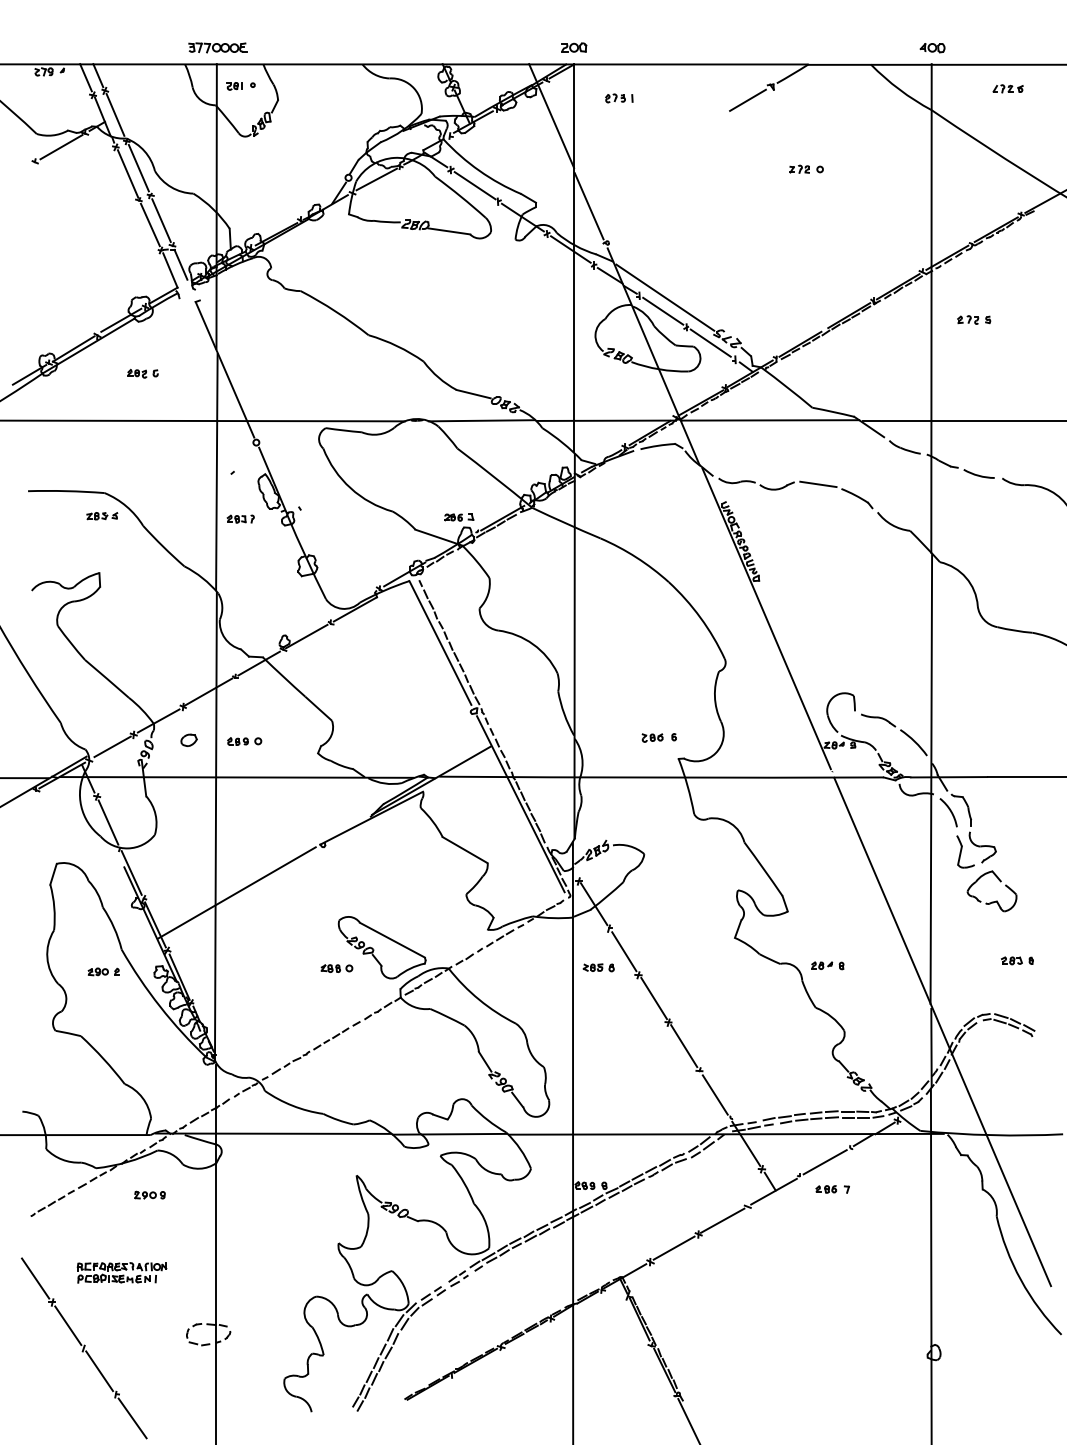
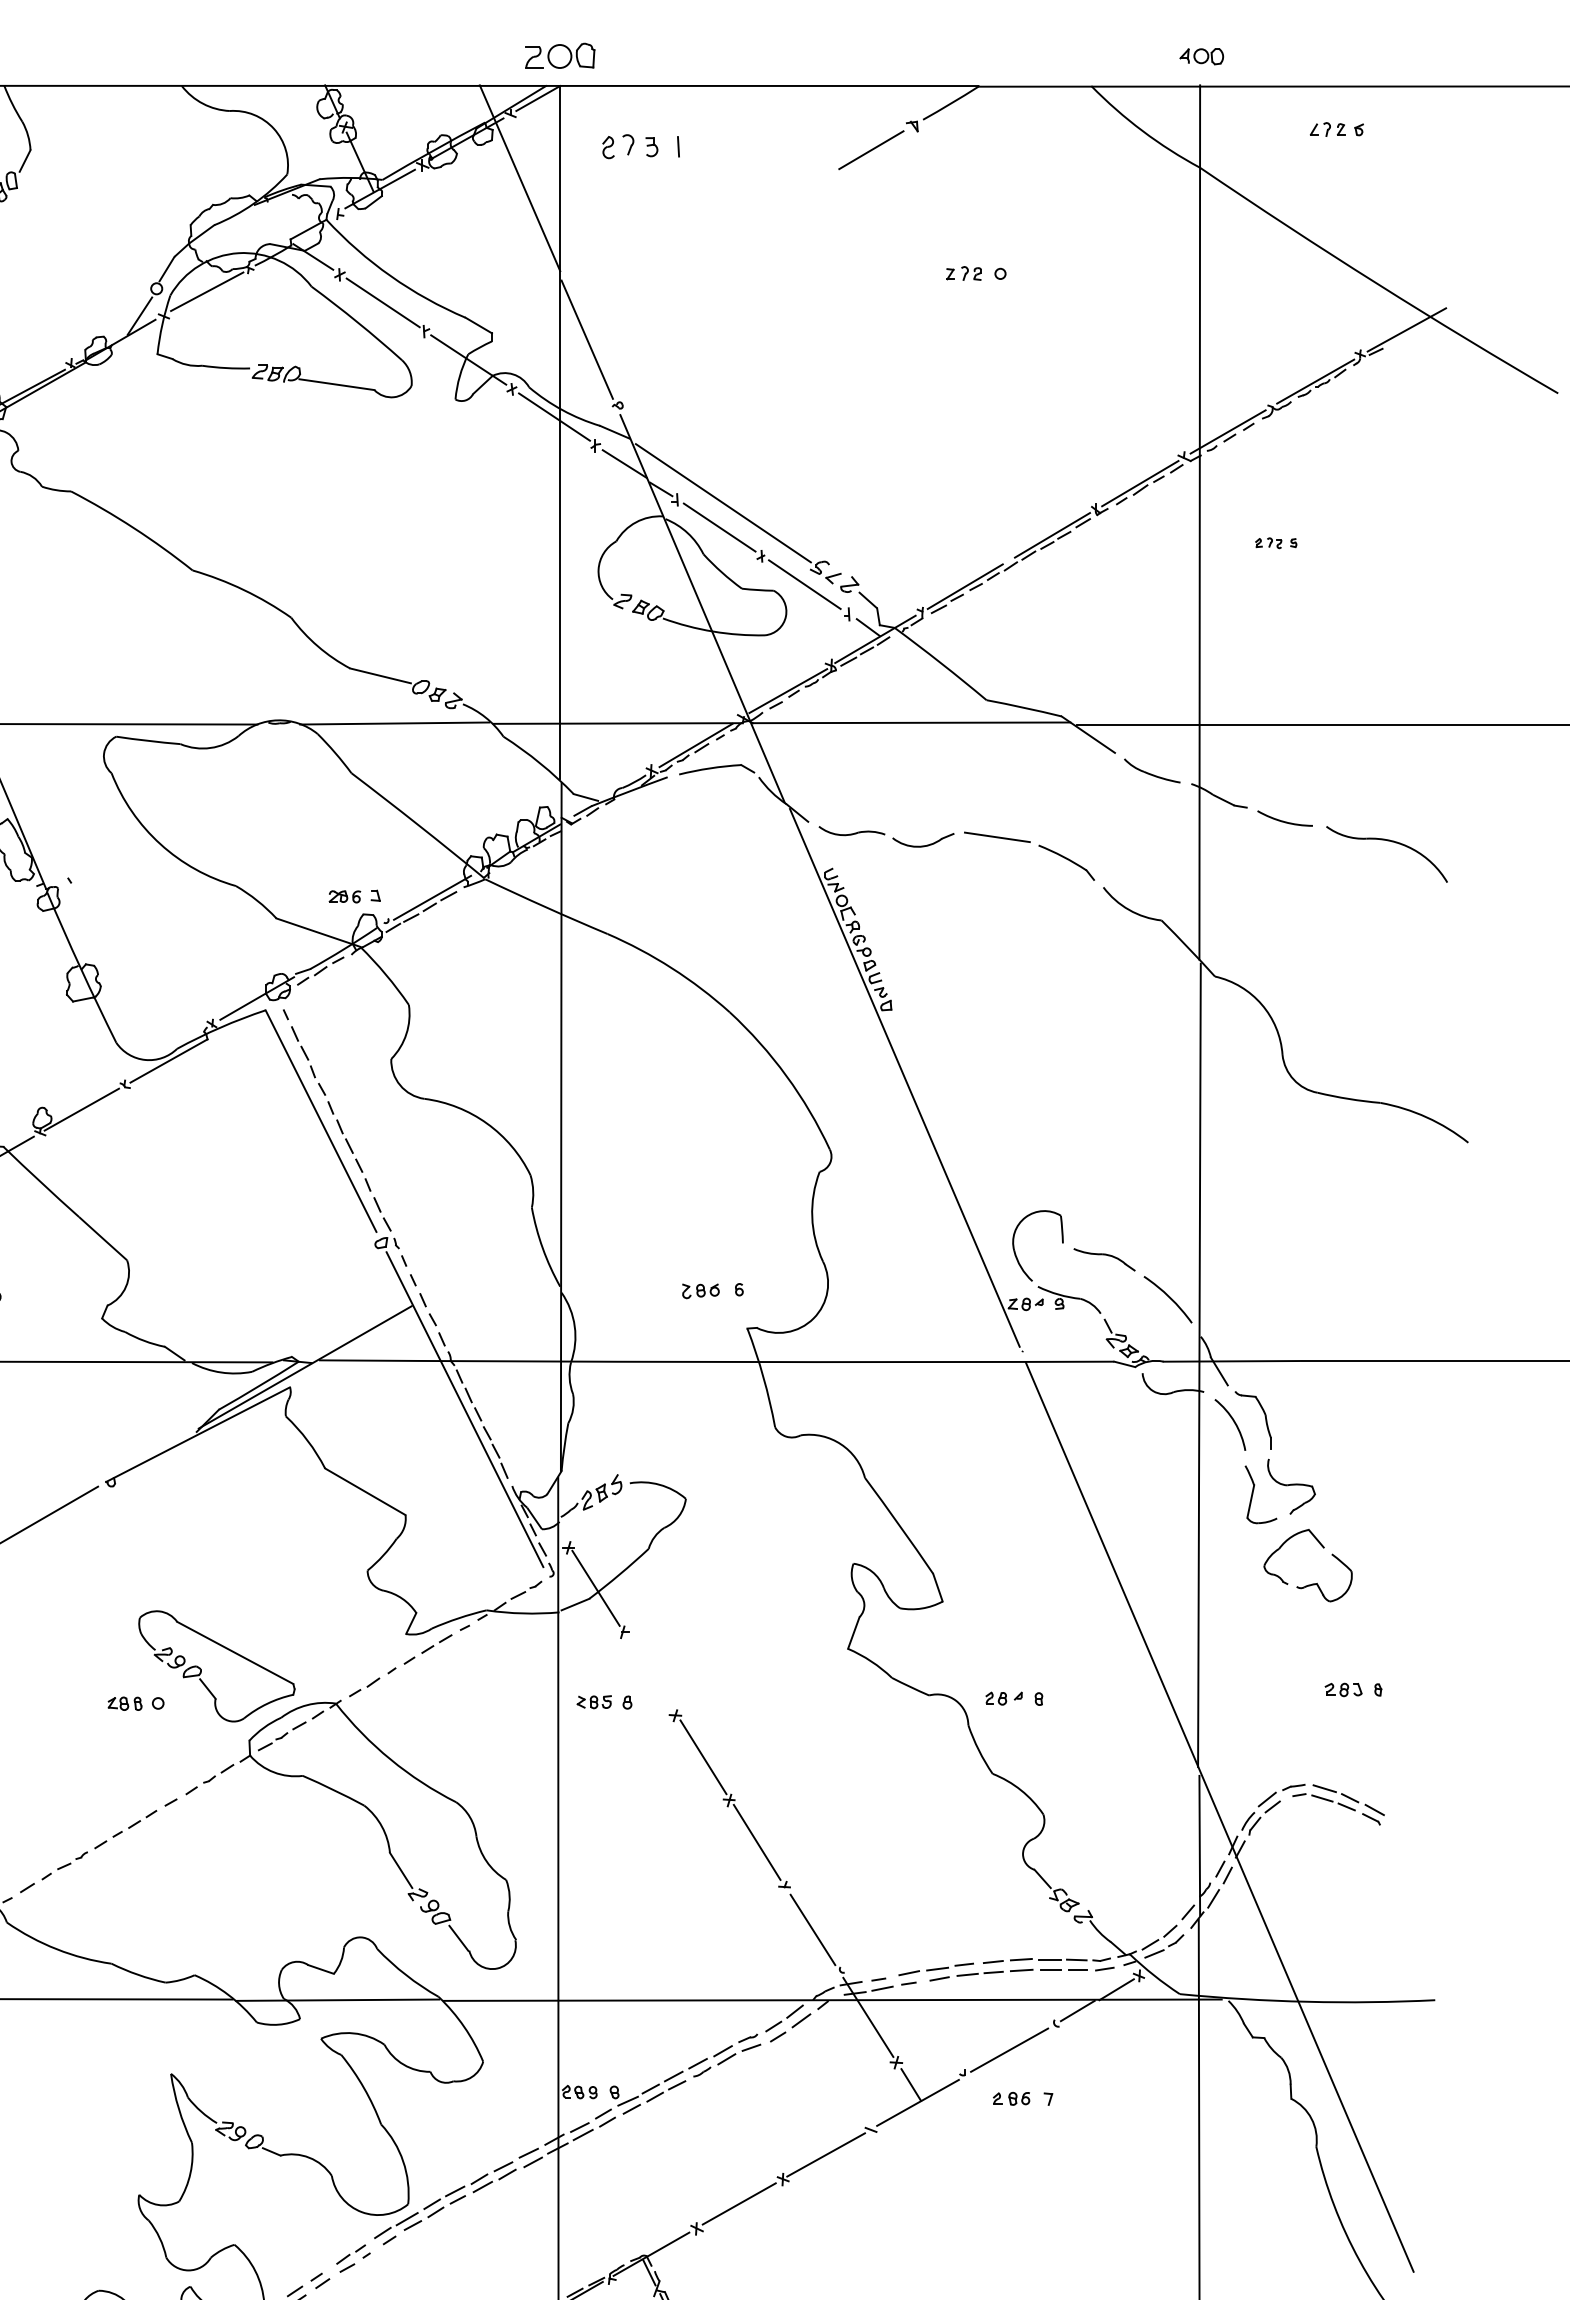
part: (574, 47) -> (560, 55), size x1.6
part: (619, 98) -> (641, 146), size x1.6
part: (974, 319) -> (1276, 542), size x0.7
line: (624, 951) -> (650, 1673), removed

